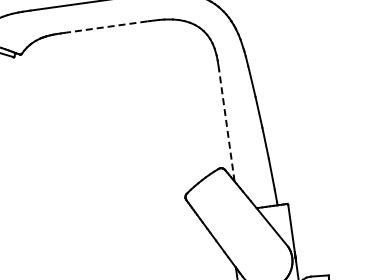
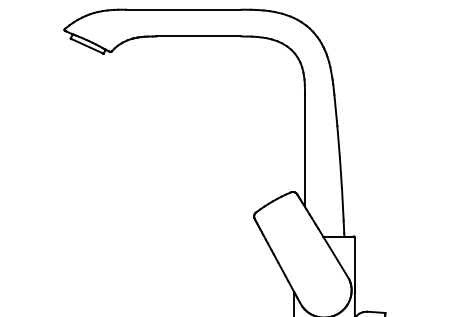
line: (105, 27) -> (198, 36), dashed -> solid
line: (227, 125) -> (305, 150), dashed -> solid

